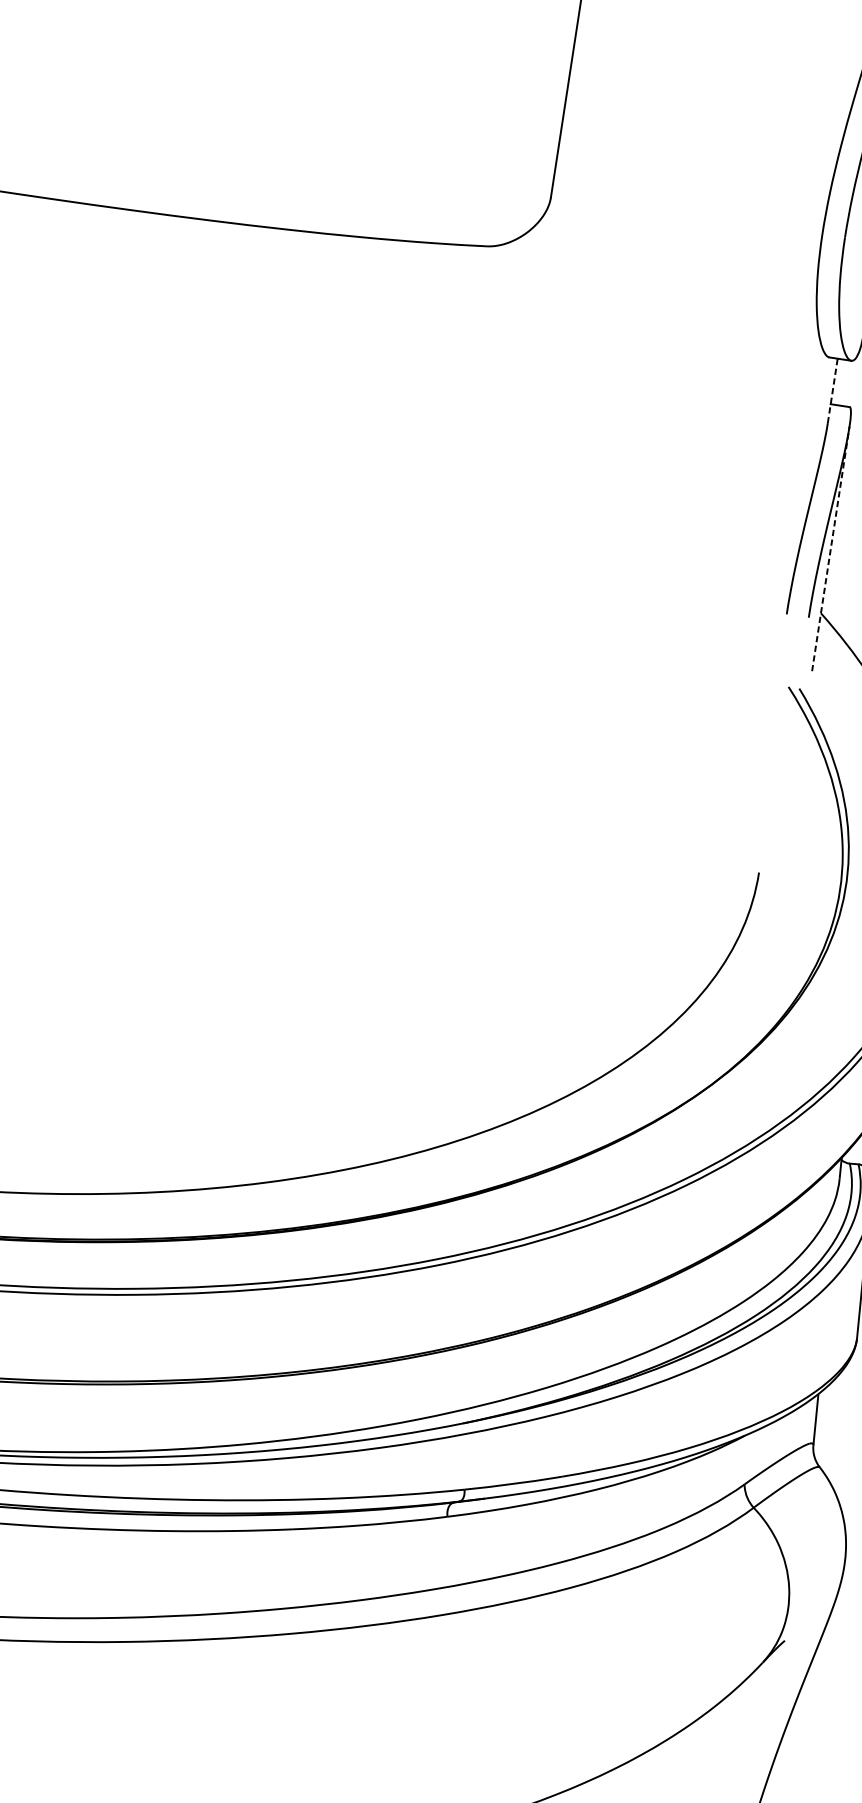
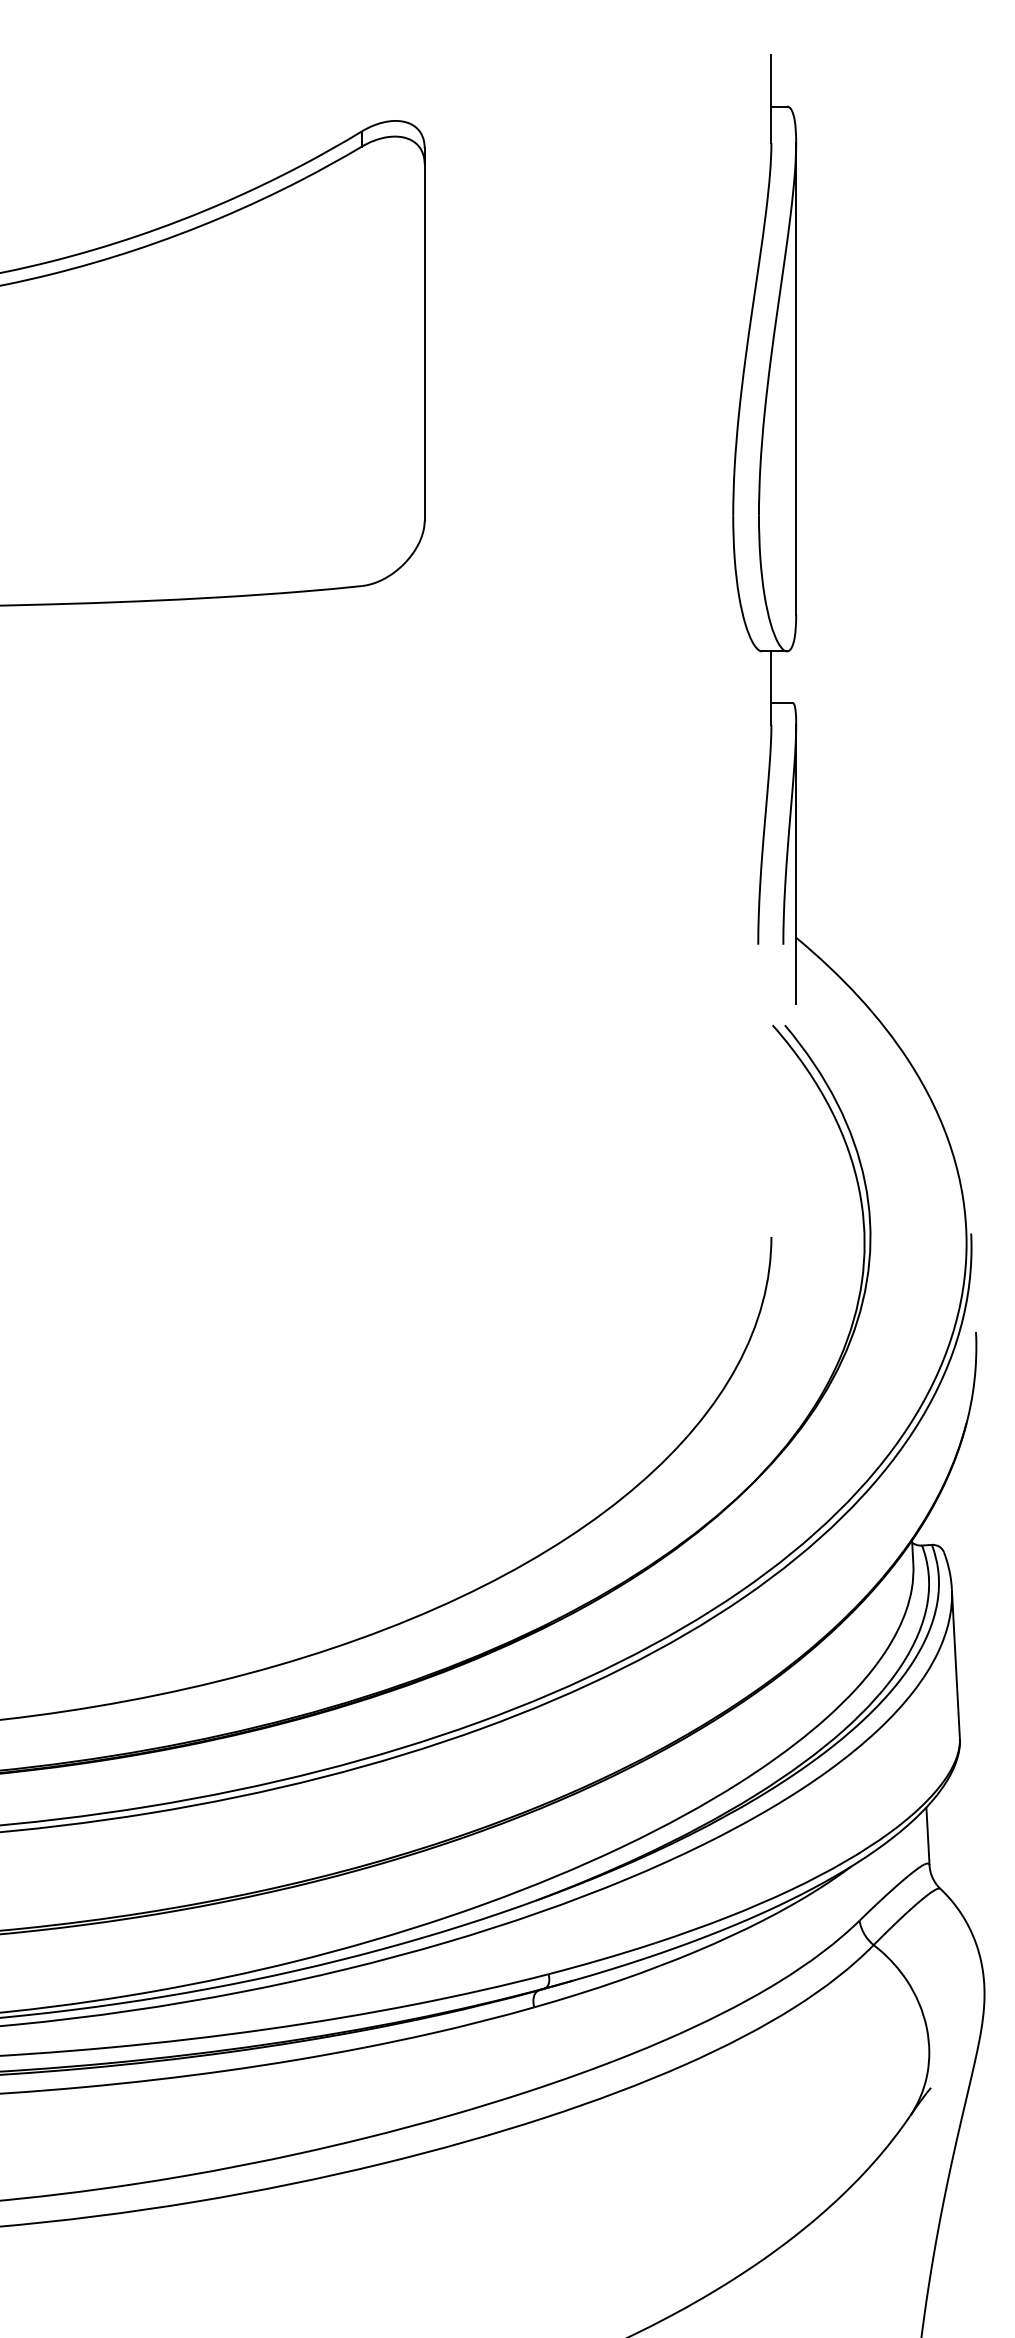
line: (832, 391) -> (771, 688), dashed -> solid
line: (831, 548) -> (796, 863), dashed -> solid

